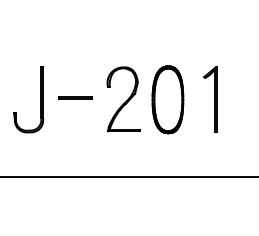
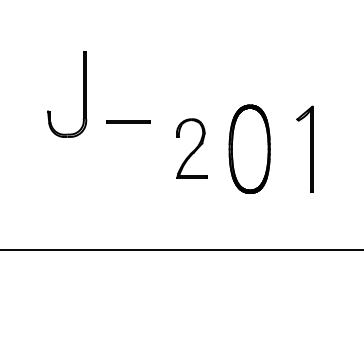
line: (75, 97) -> (128, 121), moved
part: (123, 99) -> (191, 148), size x0.7
part: (41, 100) -> (83, 94), moved

